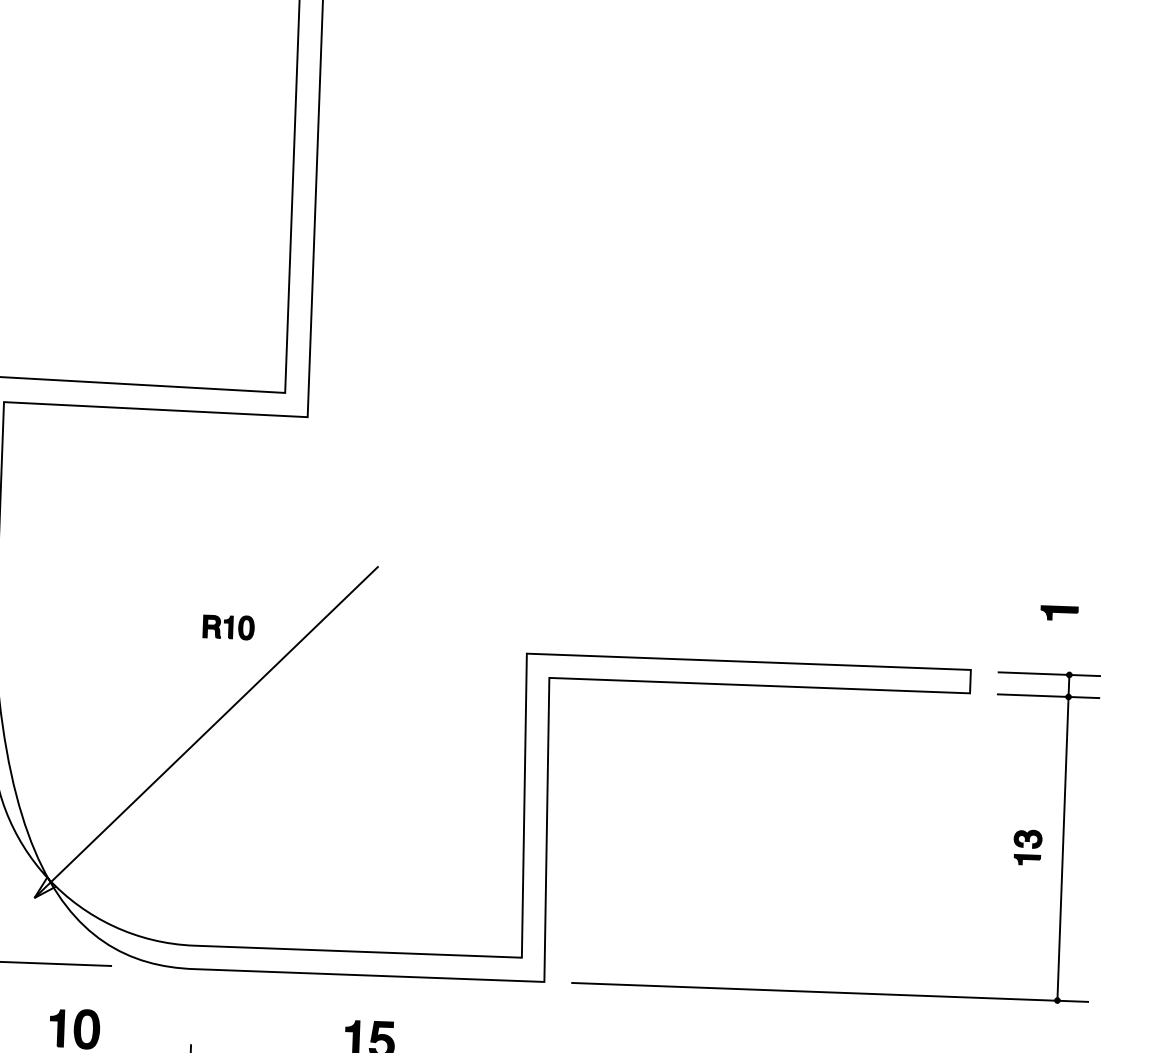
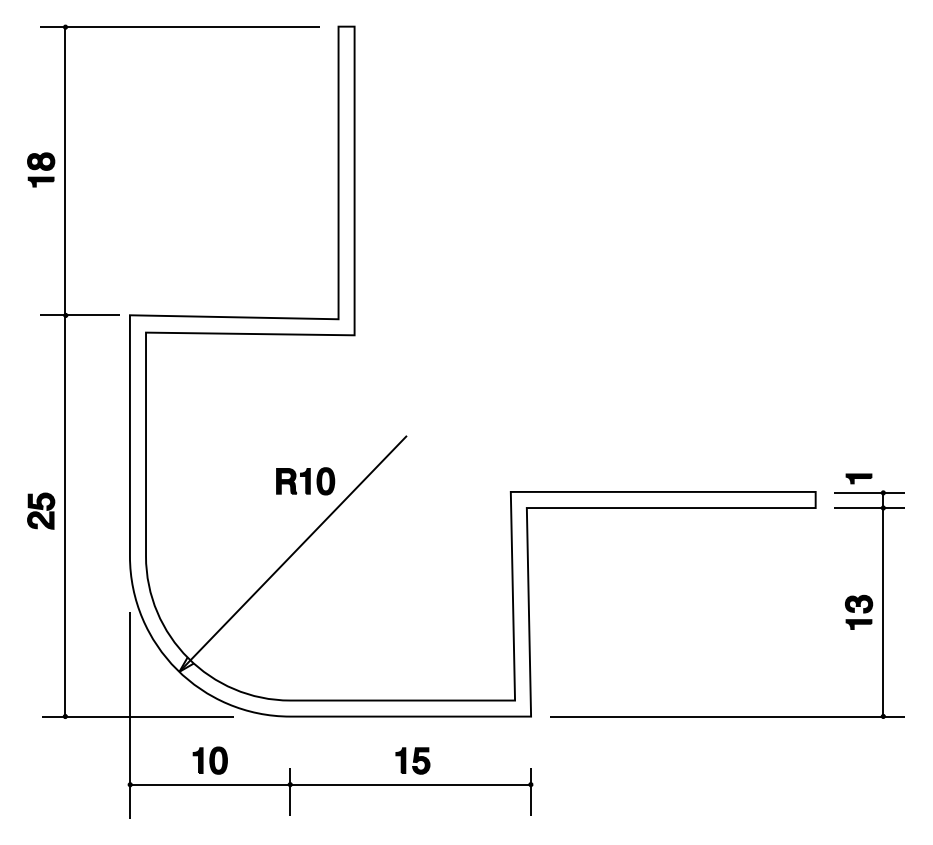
part: (1058, 612) -> (858, 478), moved
part: (228, 627) -> (305, 481), size x1.67
part: (1028, 846) -> (859, 611), size x1.43

